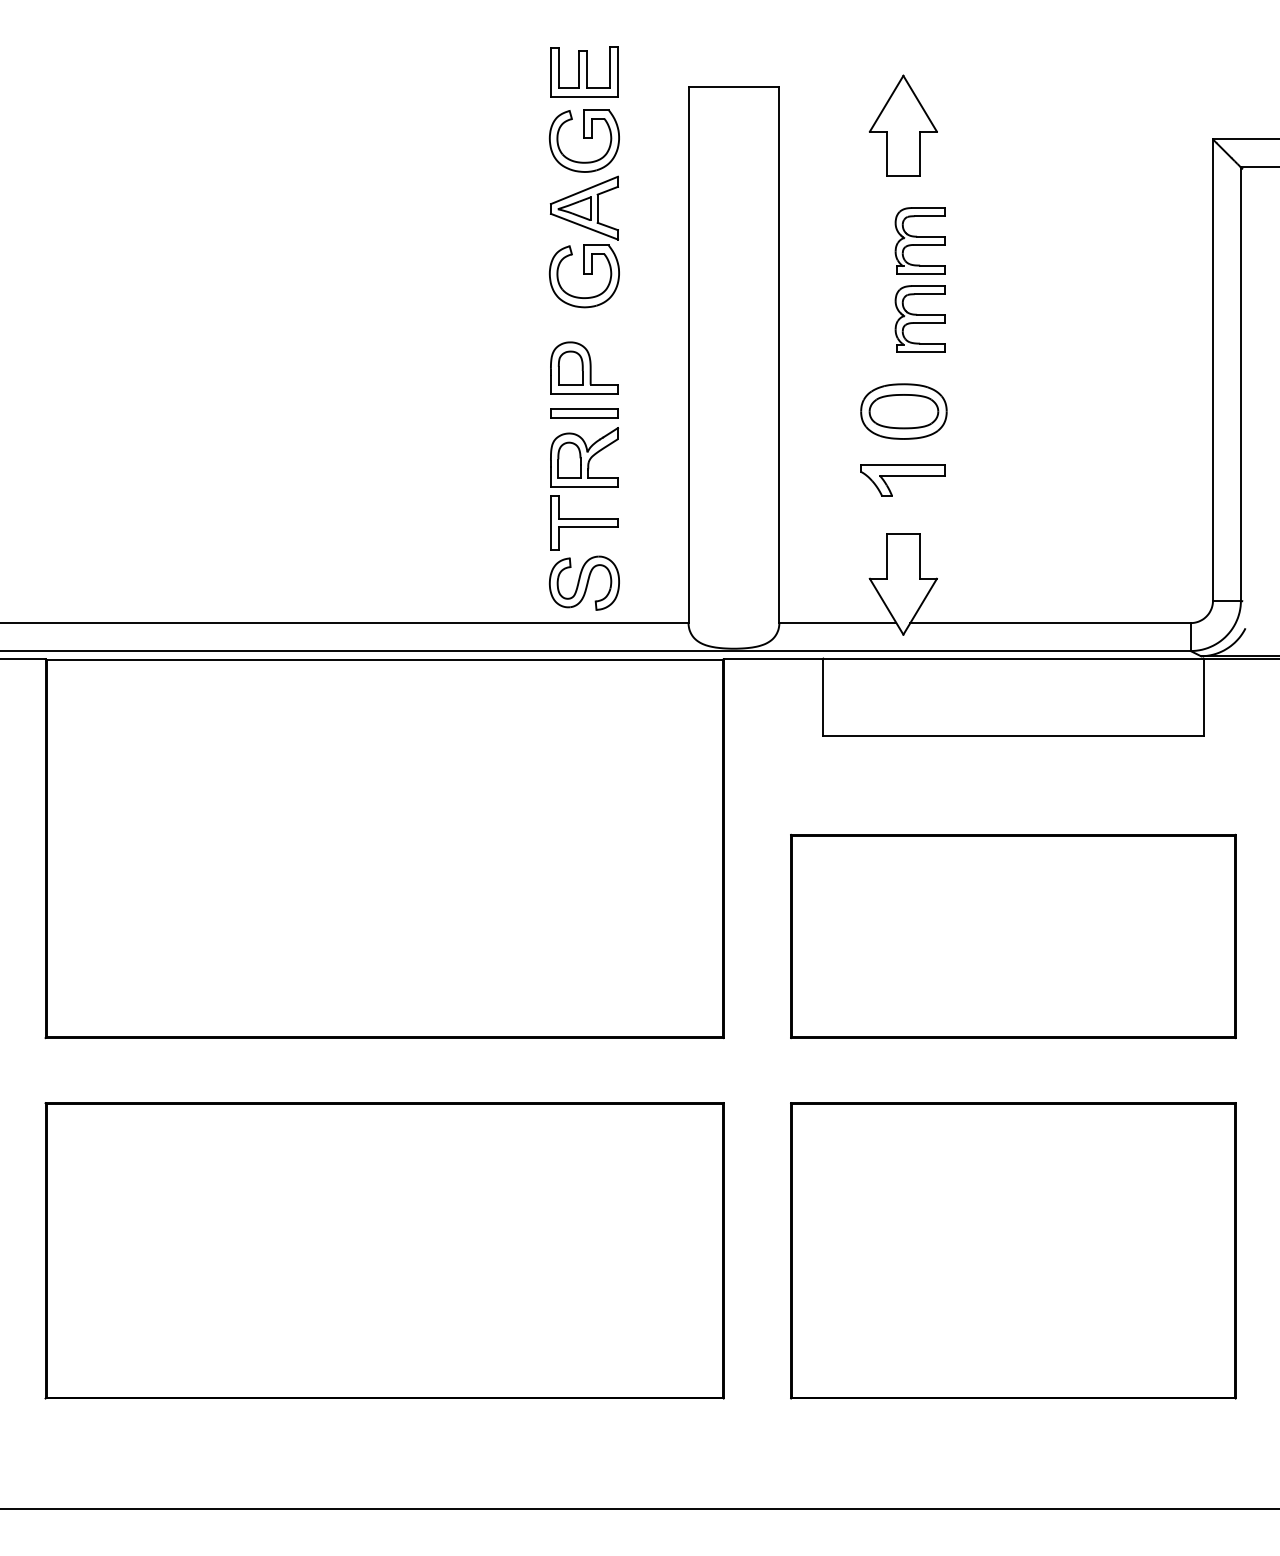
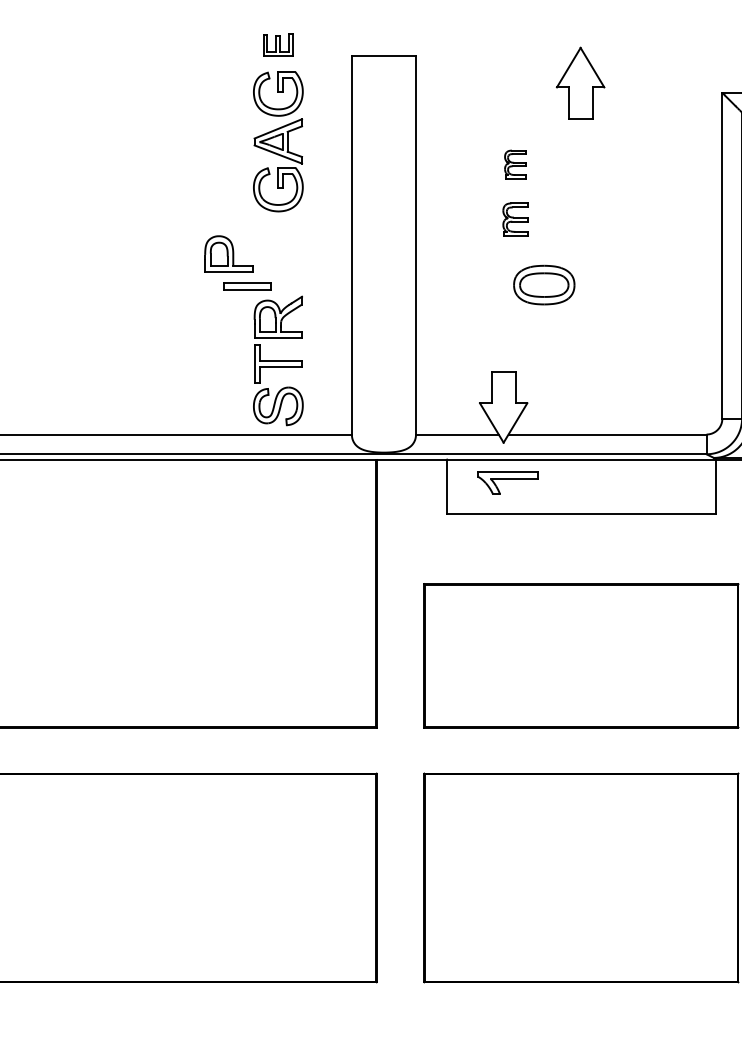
part: (584, 71) -> (278, 44), size x0.6
part: (902, 125) -> (580, 83), moved
part: (919, 240) -> (515, 164), size x0.6
part: (919, 318) -> (515, 219), size x0.7
part: (584, 367) -> (228, 253), moved
part: (903, 411) -> (543, 285), moved
part: (584, 413) -> (247, 286), moved
part: (902, 480) -> (507, 482), moved

